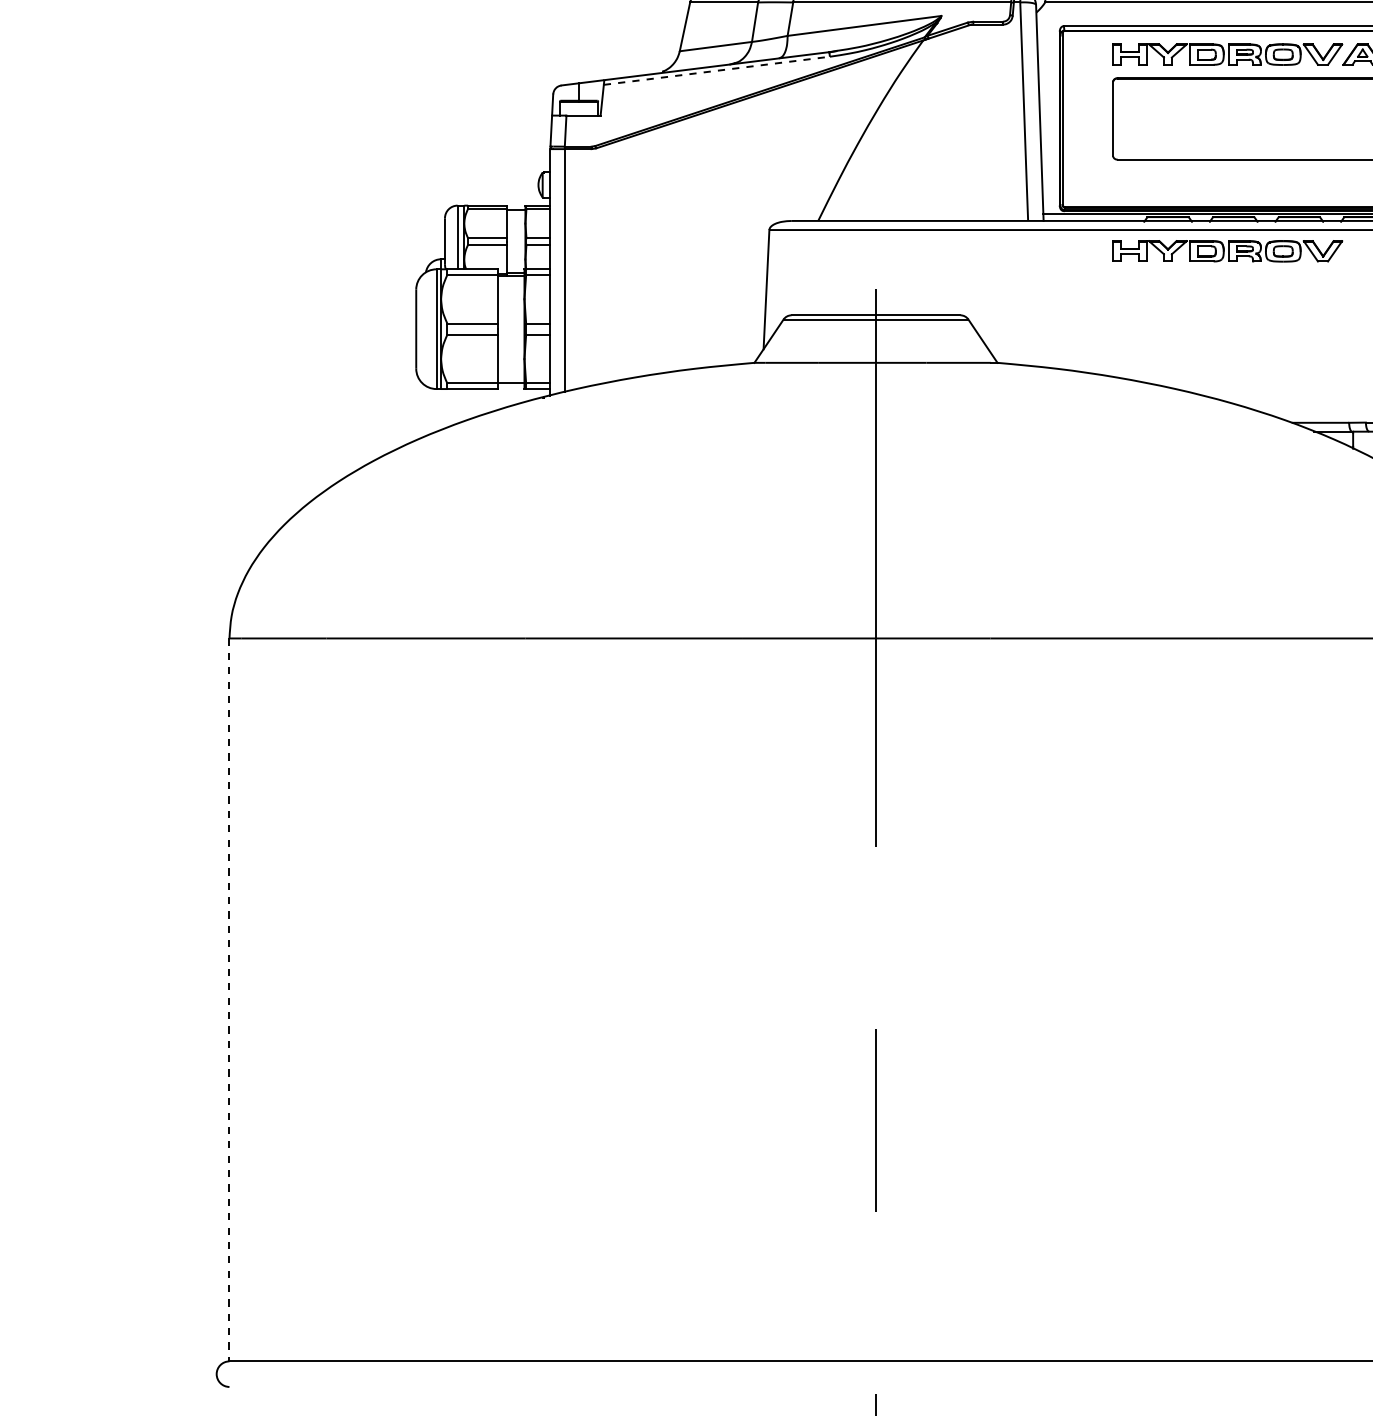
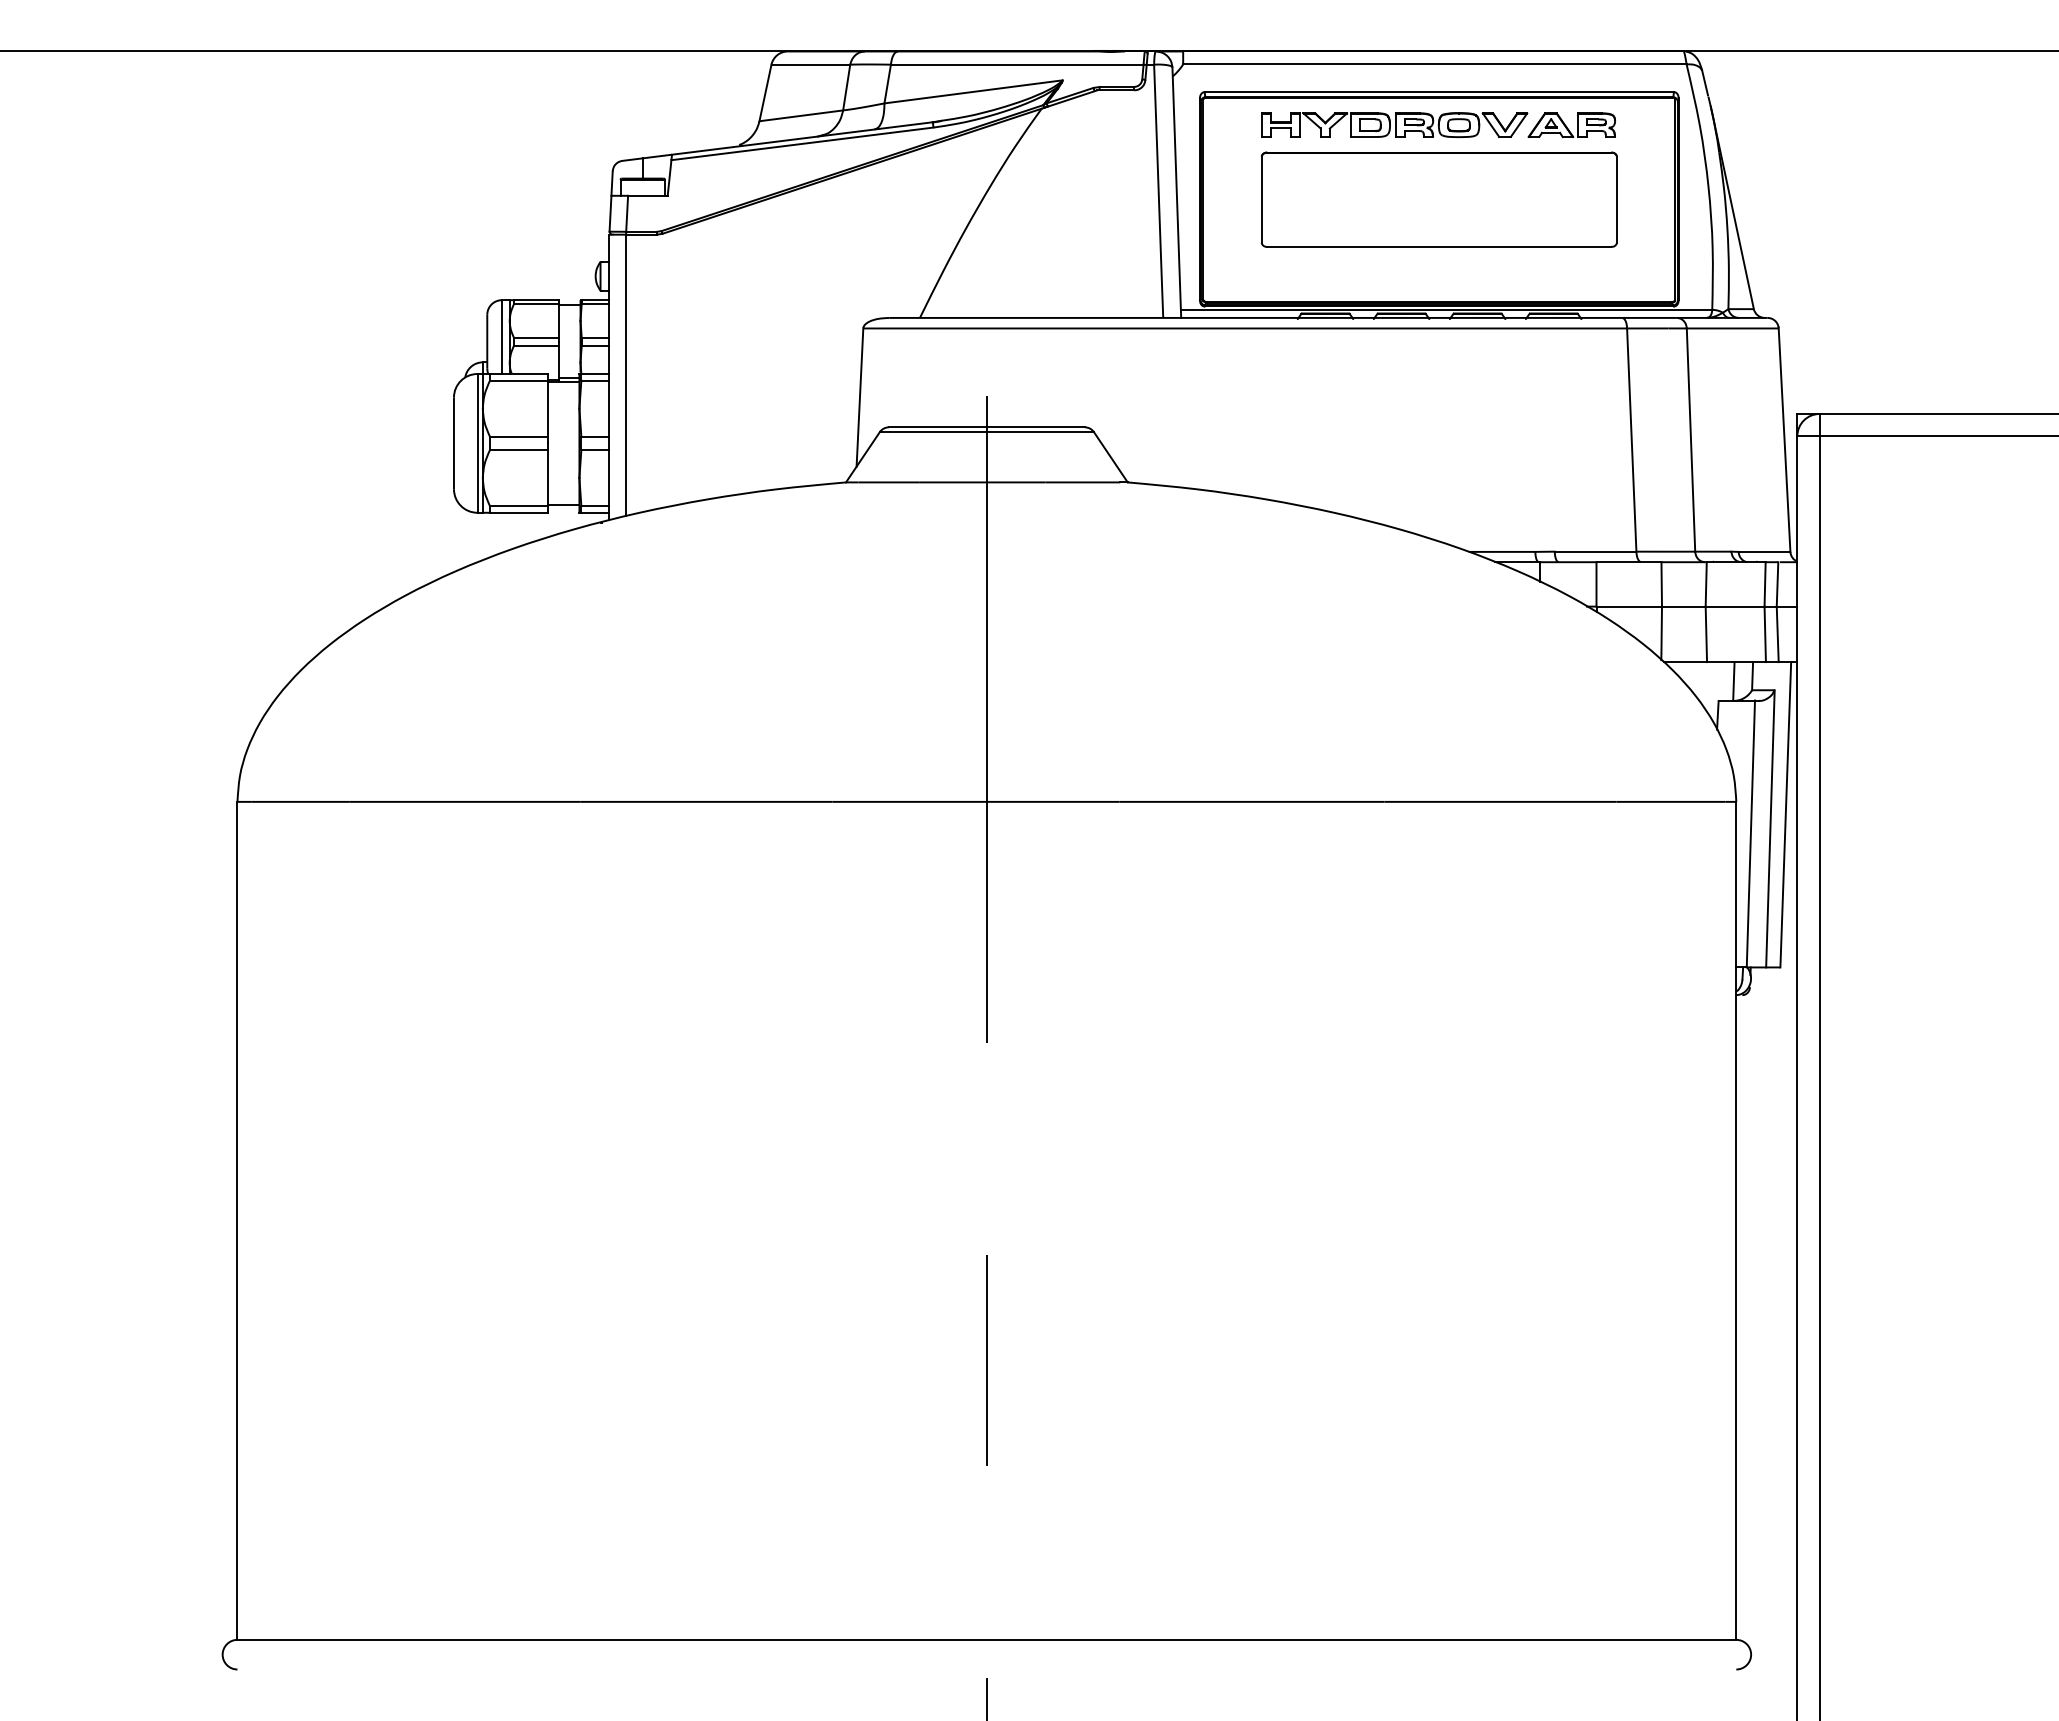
line: (716, 70) -> (802, 143), dashed -> solid
part: (1227, 250) -> (1394, 352), removed
line: (229, 999) -> (237, 1220), dashed -> solid

